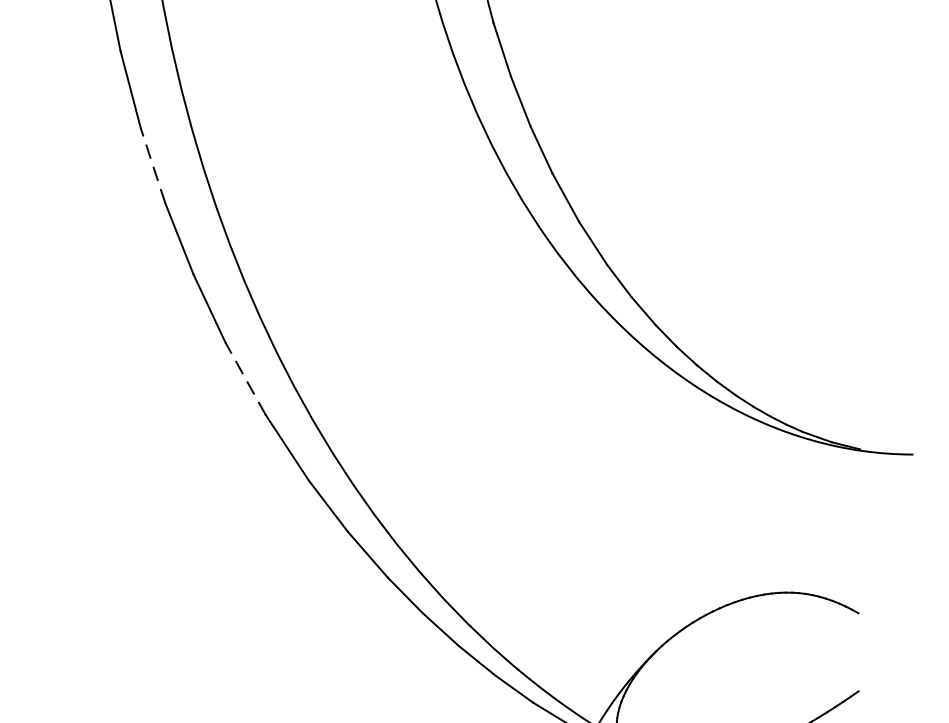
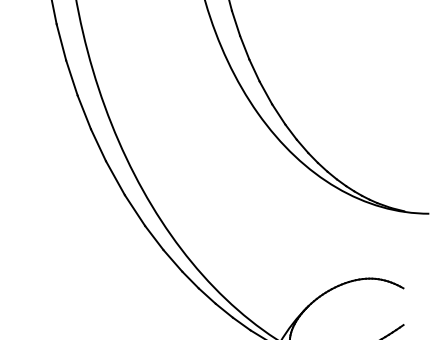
line: (152, 164) -> (71, 77), dashed -> solid
line: (245, 377) -> (115, 177), dashed -> solid

